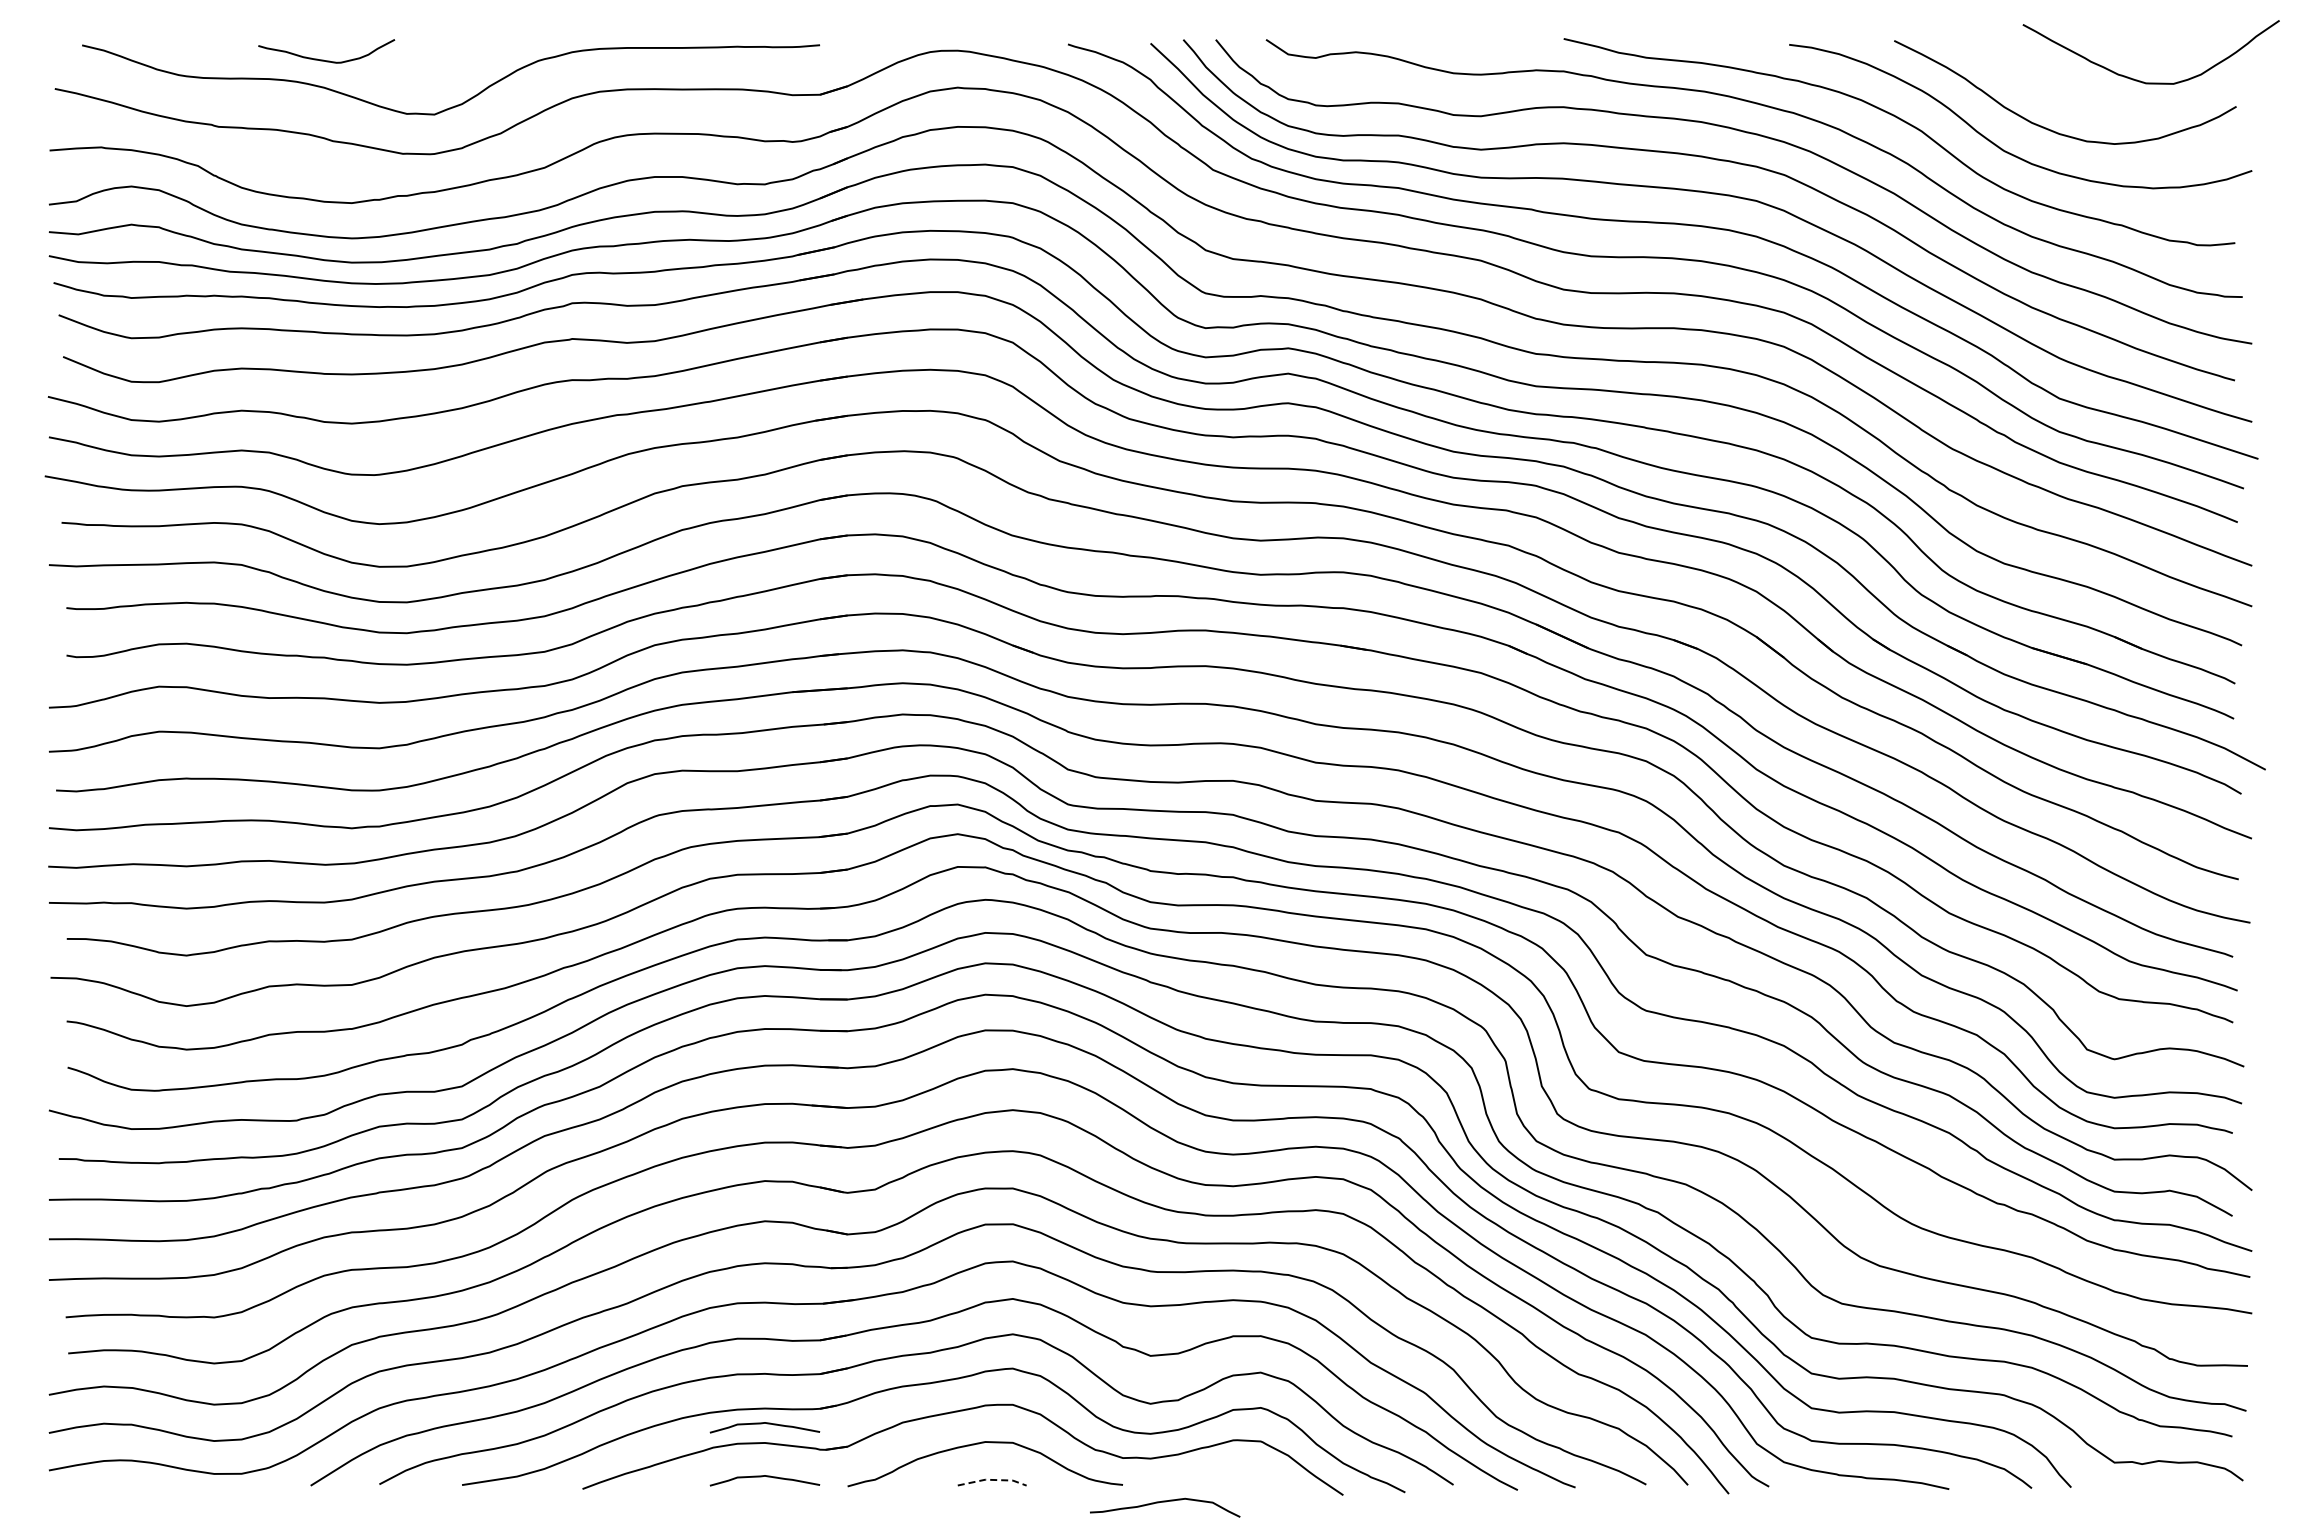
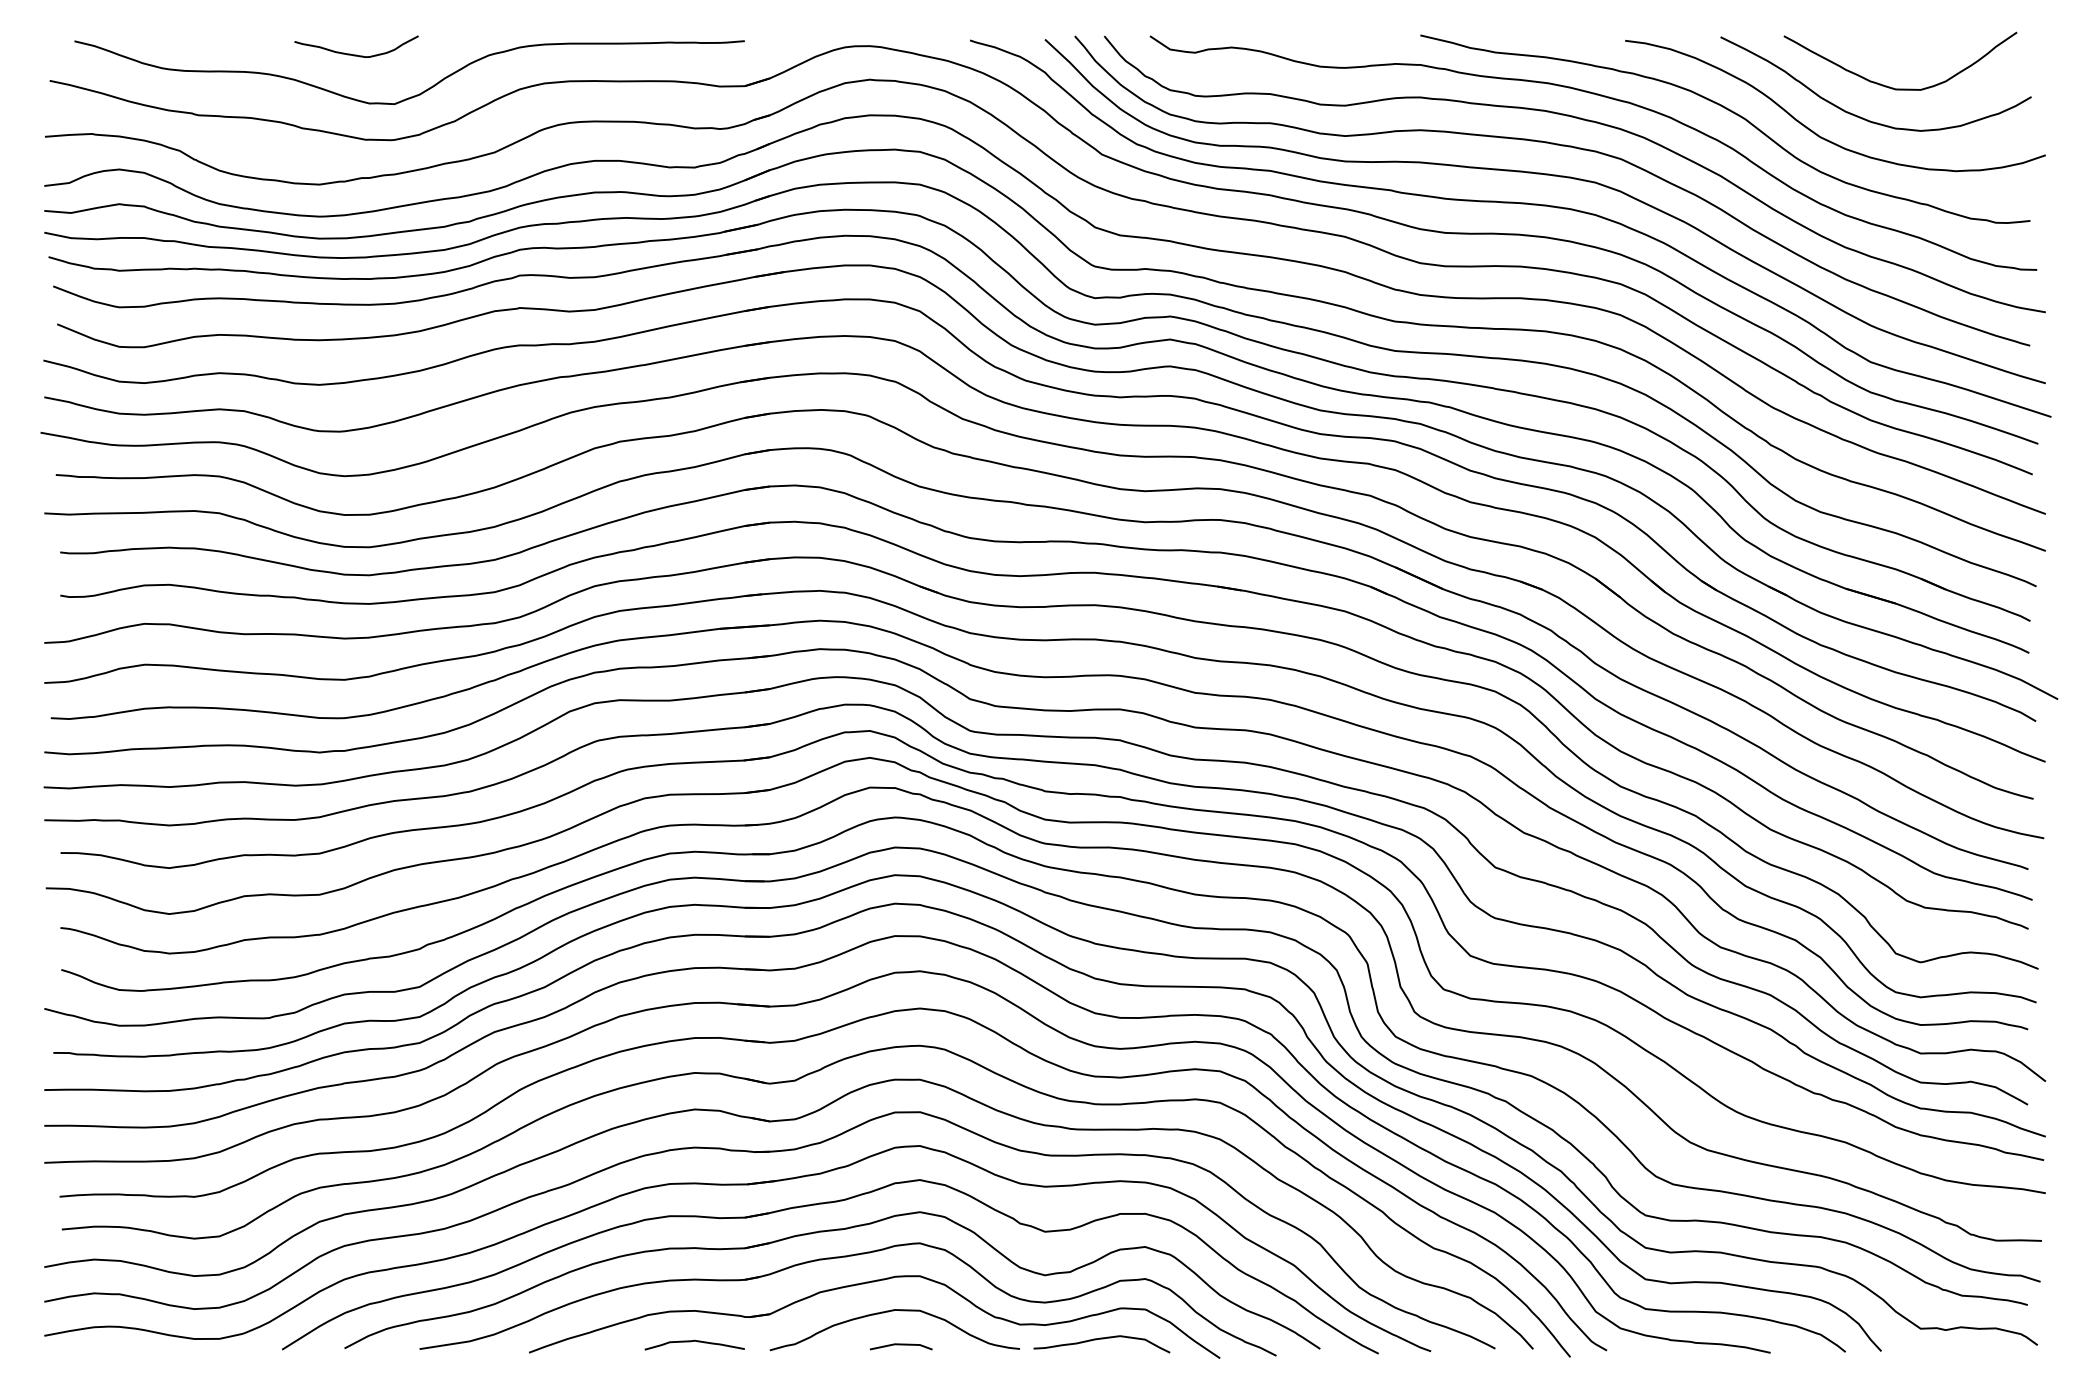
curve: (323, 59) -> (353, 54), moved
curve: (2140, 80) -> (1890, 86), moved
curve: (762, 1424) -> (692, 1294), removed
line: (992, 1479) -> (901, 1344), dashed -> solid
curve: (1165, 1502) -> (1102, 1339), moved

